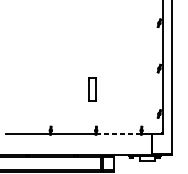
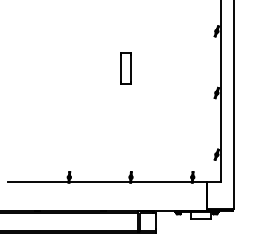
part: (92, 89) -> (125, 68), moved
line: (118, 133) -> (161, 181), dashed -> solid

